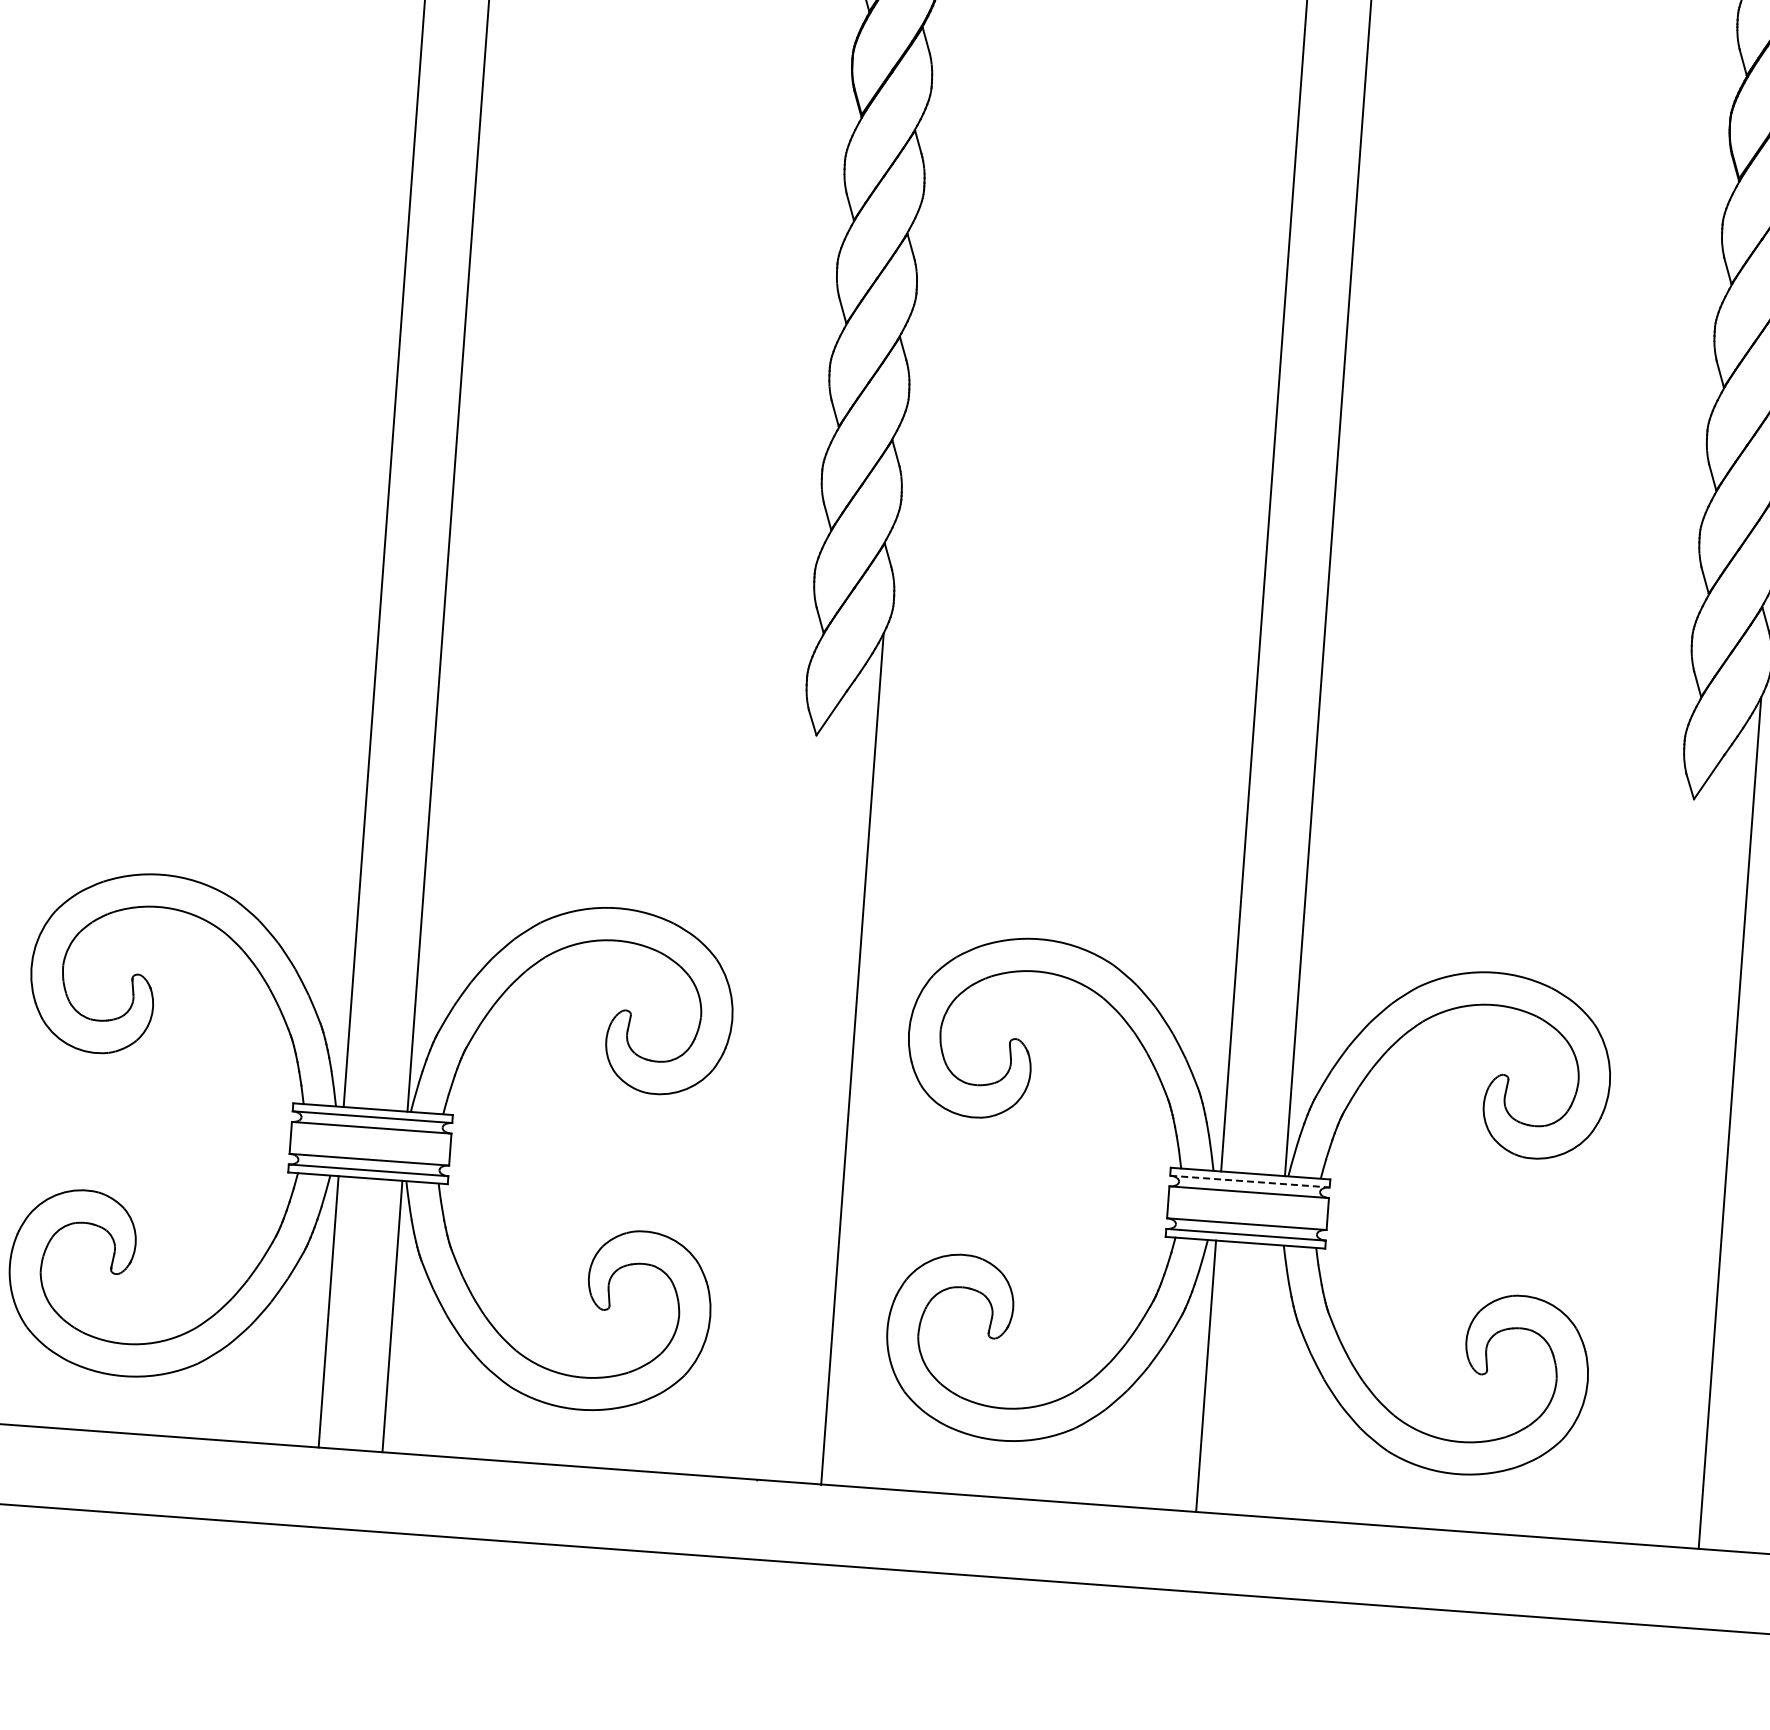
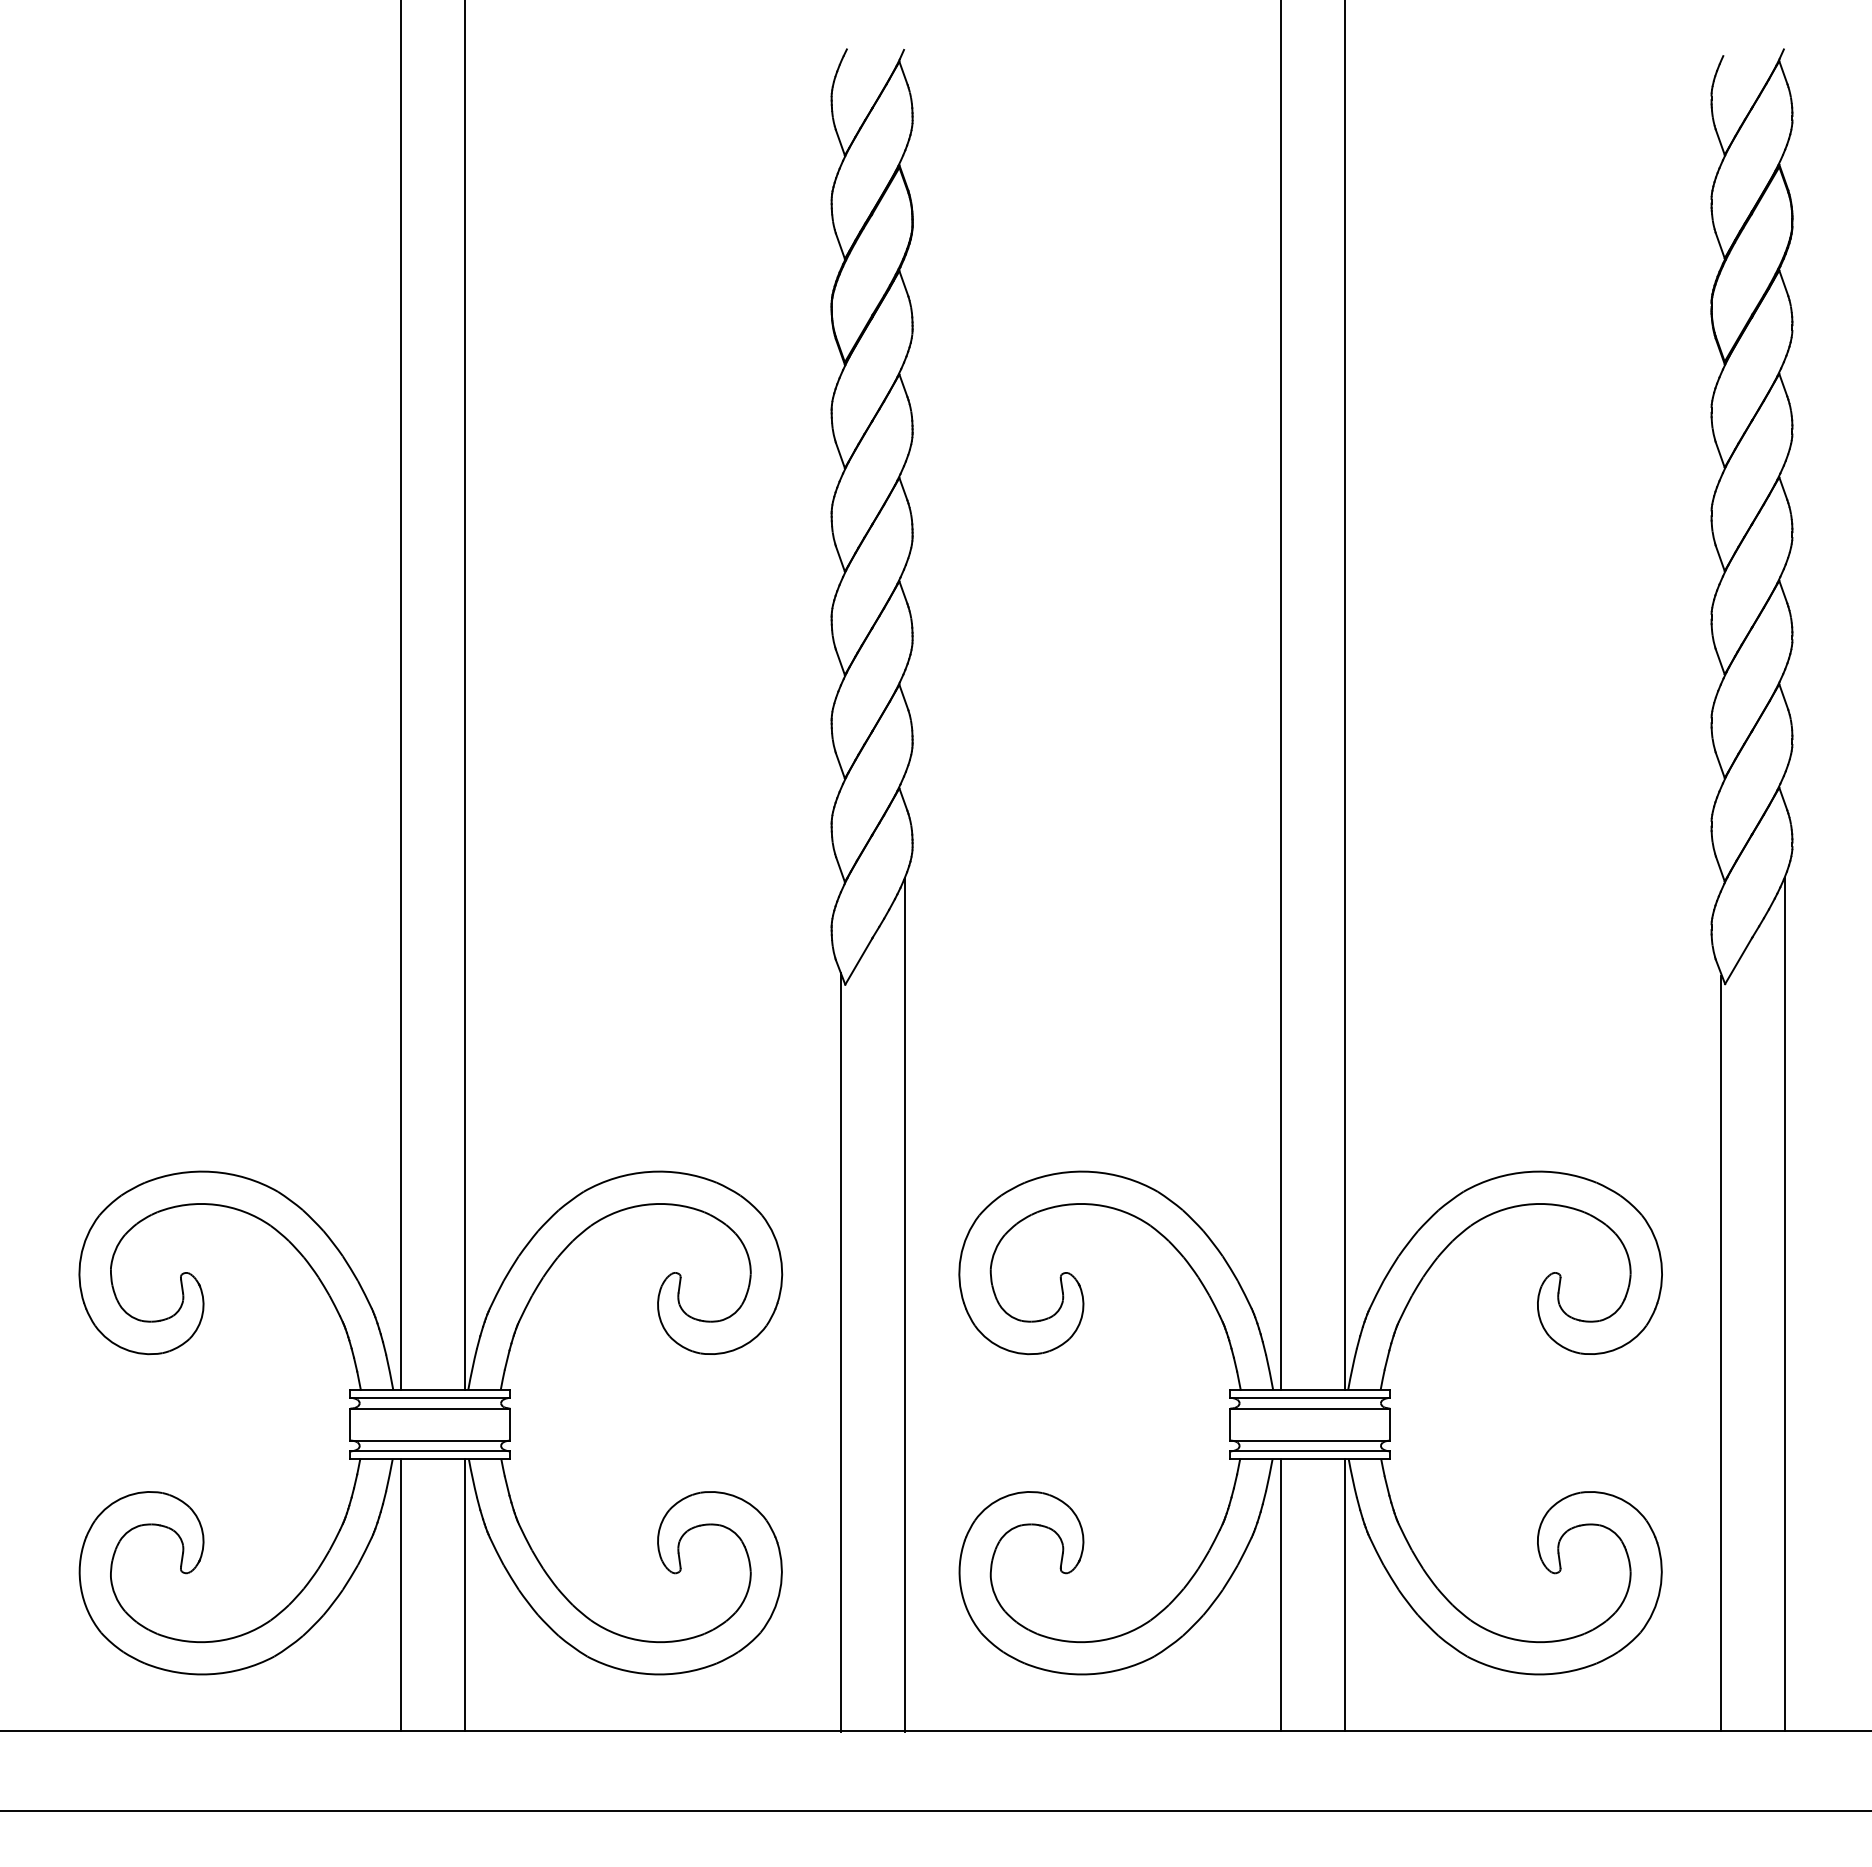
line: (784, 1101) -> (840, 1352), added
line: (1662, 1167) -> (1720, 1353), added
line: (1250, 1181) -> (1310, 1397), dashed -> solid
line: (1269, 1381) -> (1344, 1595), added

